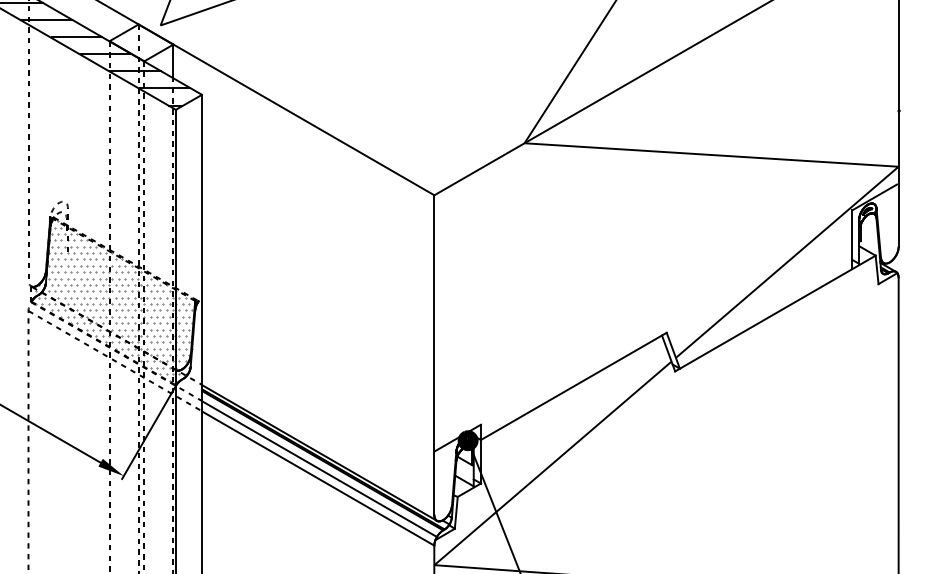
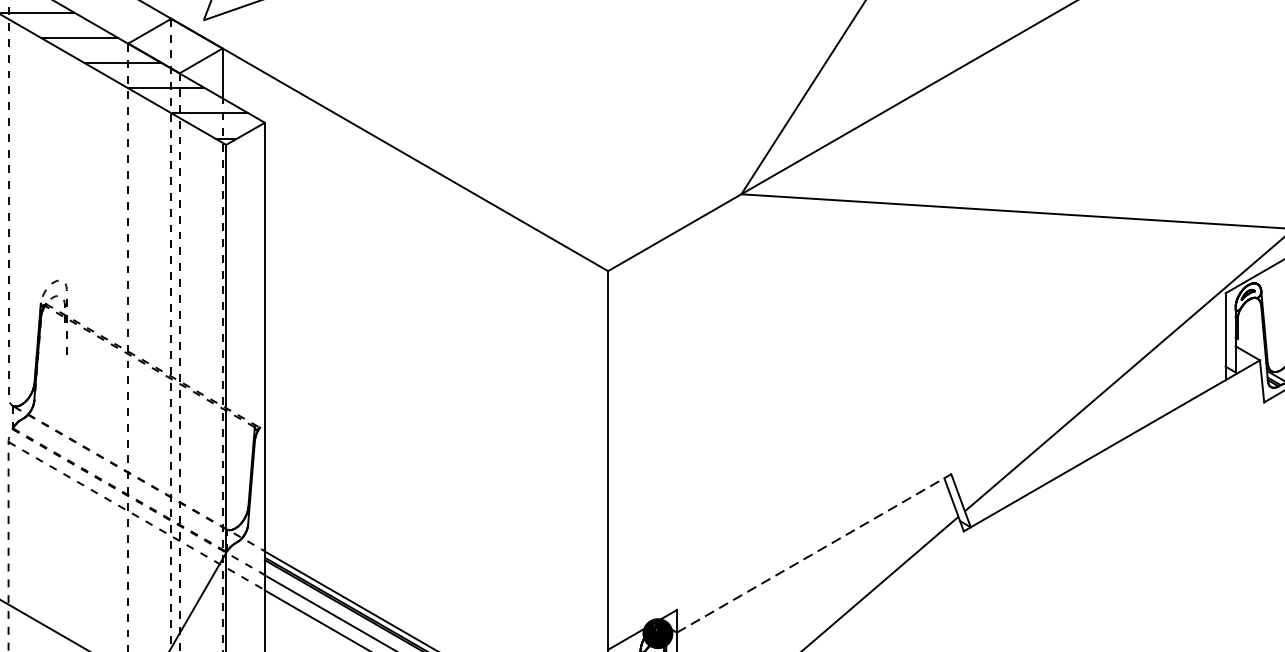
hatch: (113, 300) -> (134, 426), removed
line: (574, 386) -> (815, 553), solid -> dashed

